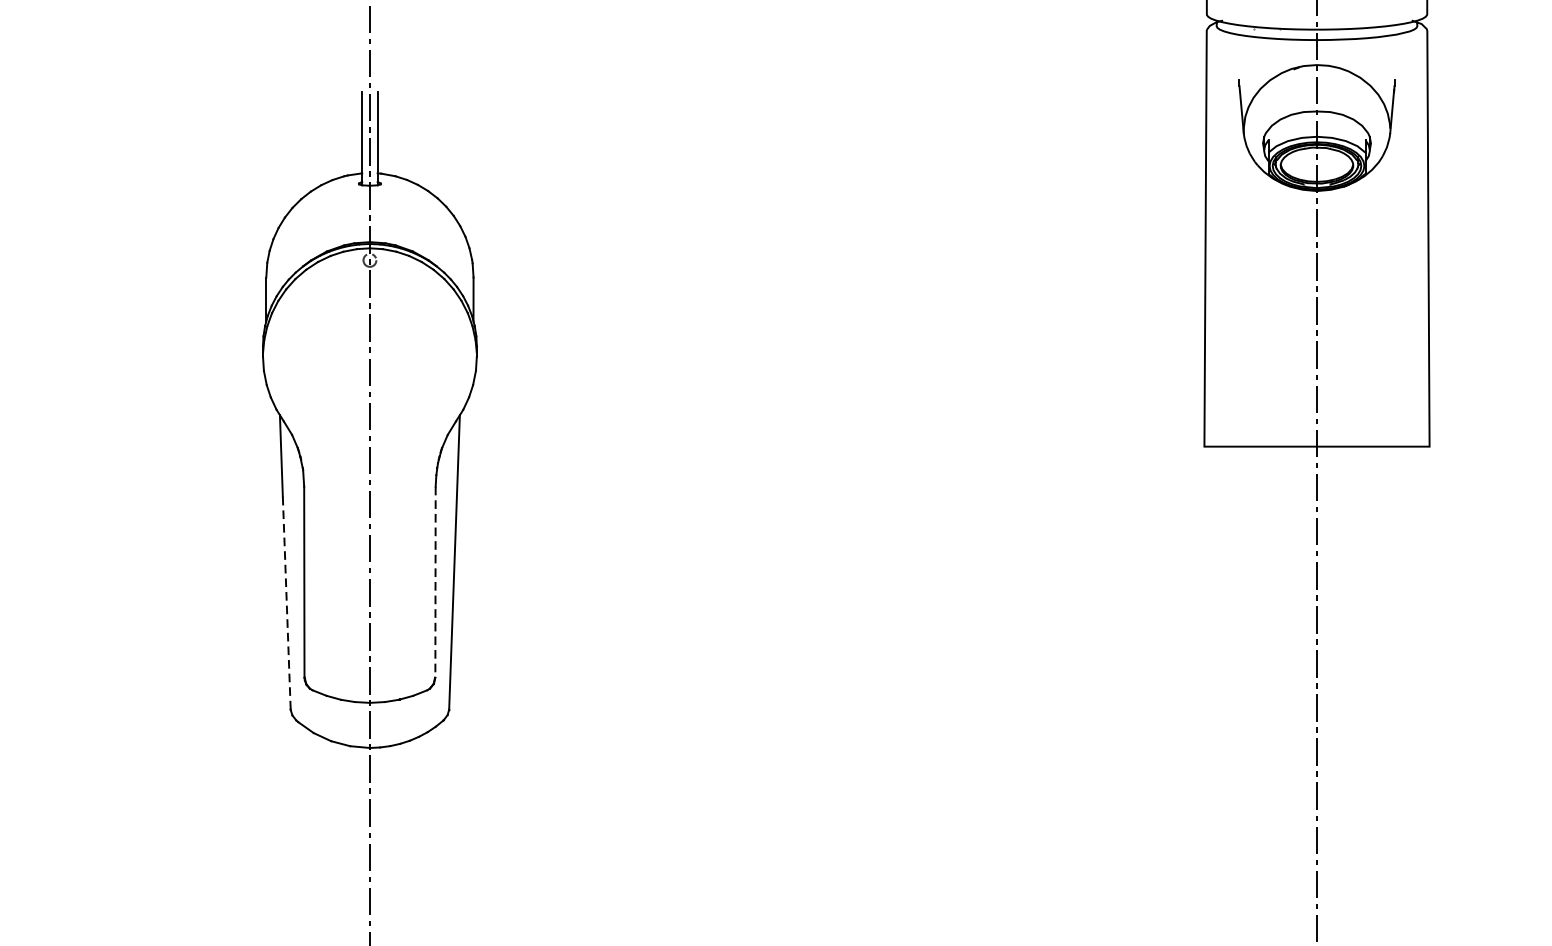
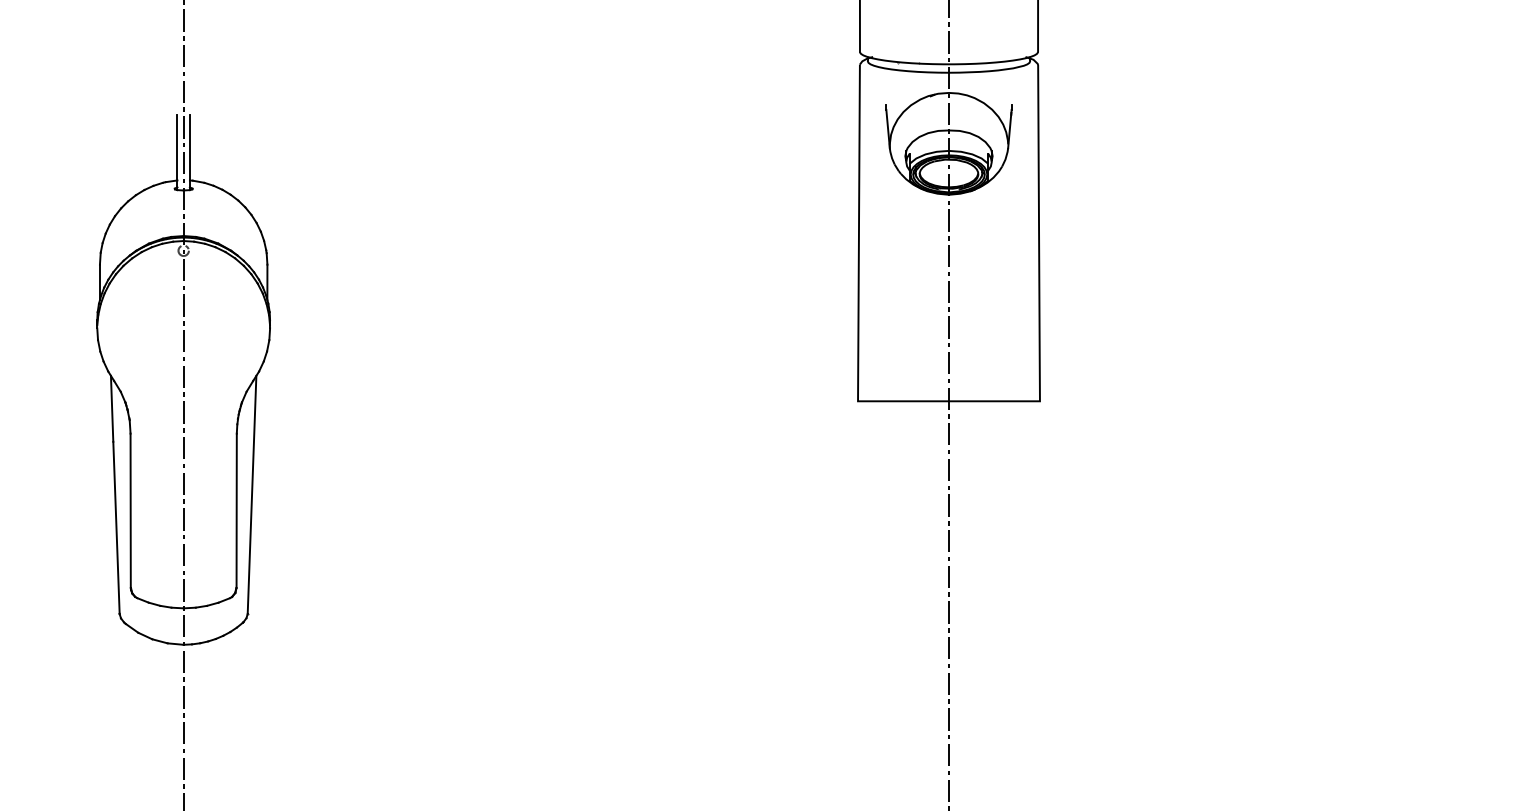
line: (435, 583) -> (236, 511), dashed -> solid
line: (286, 604) -> (116, 528), dashed -> solid

